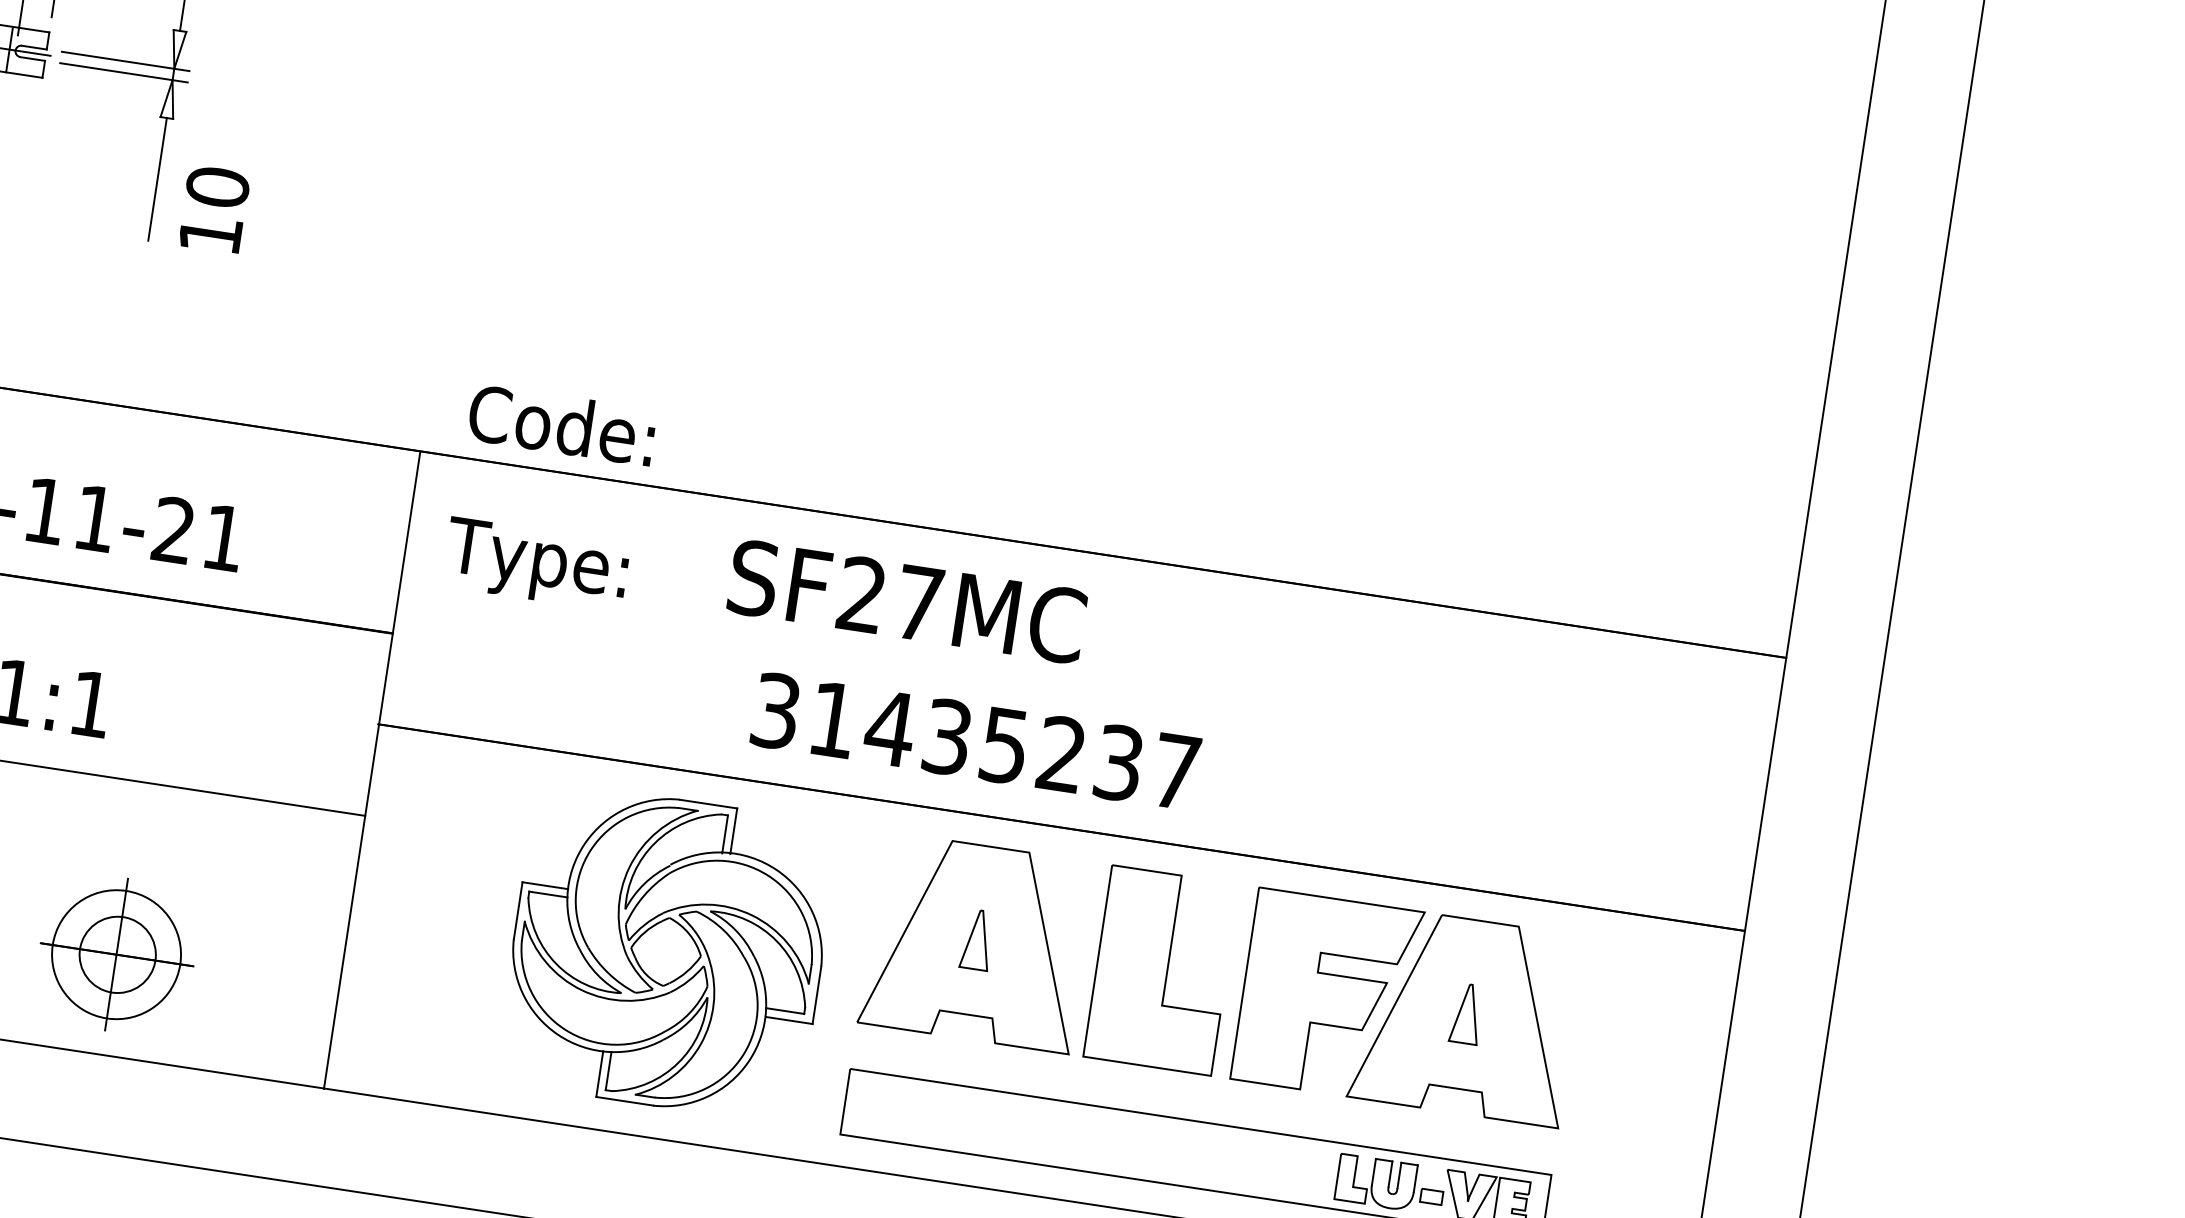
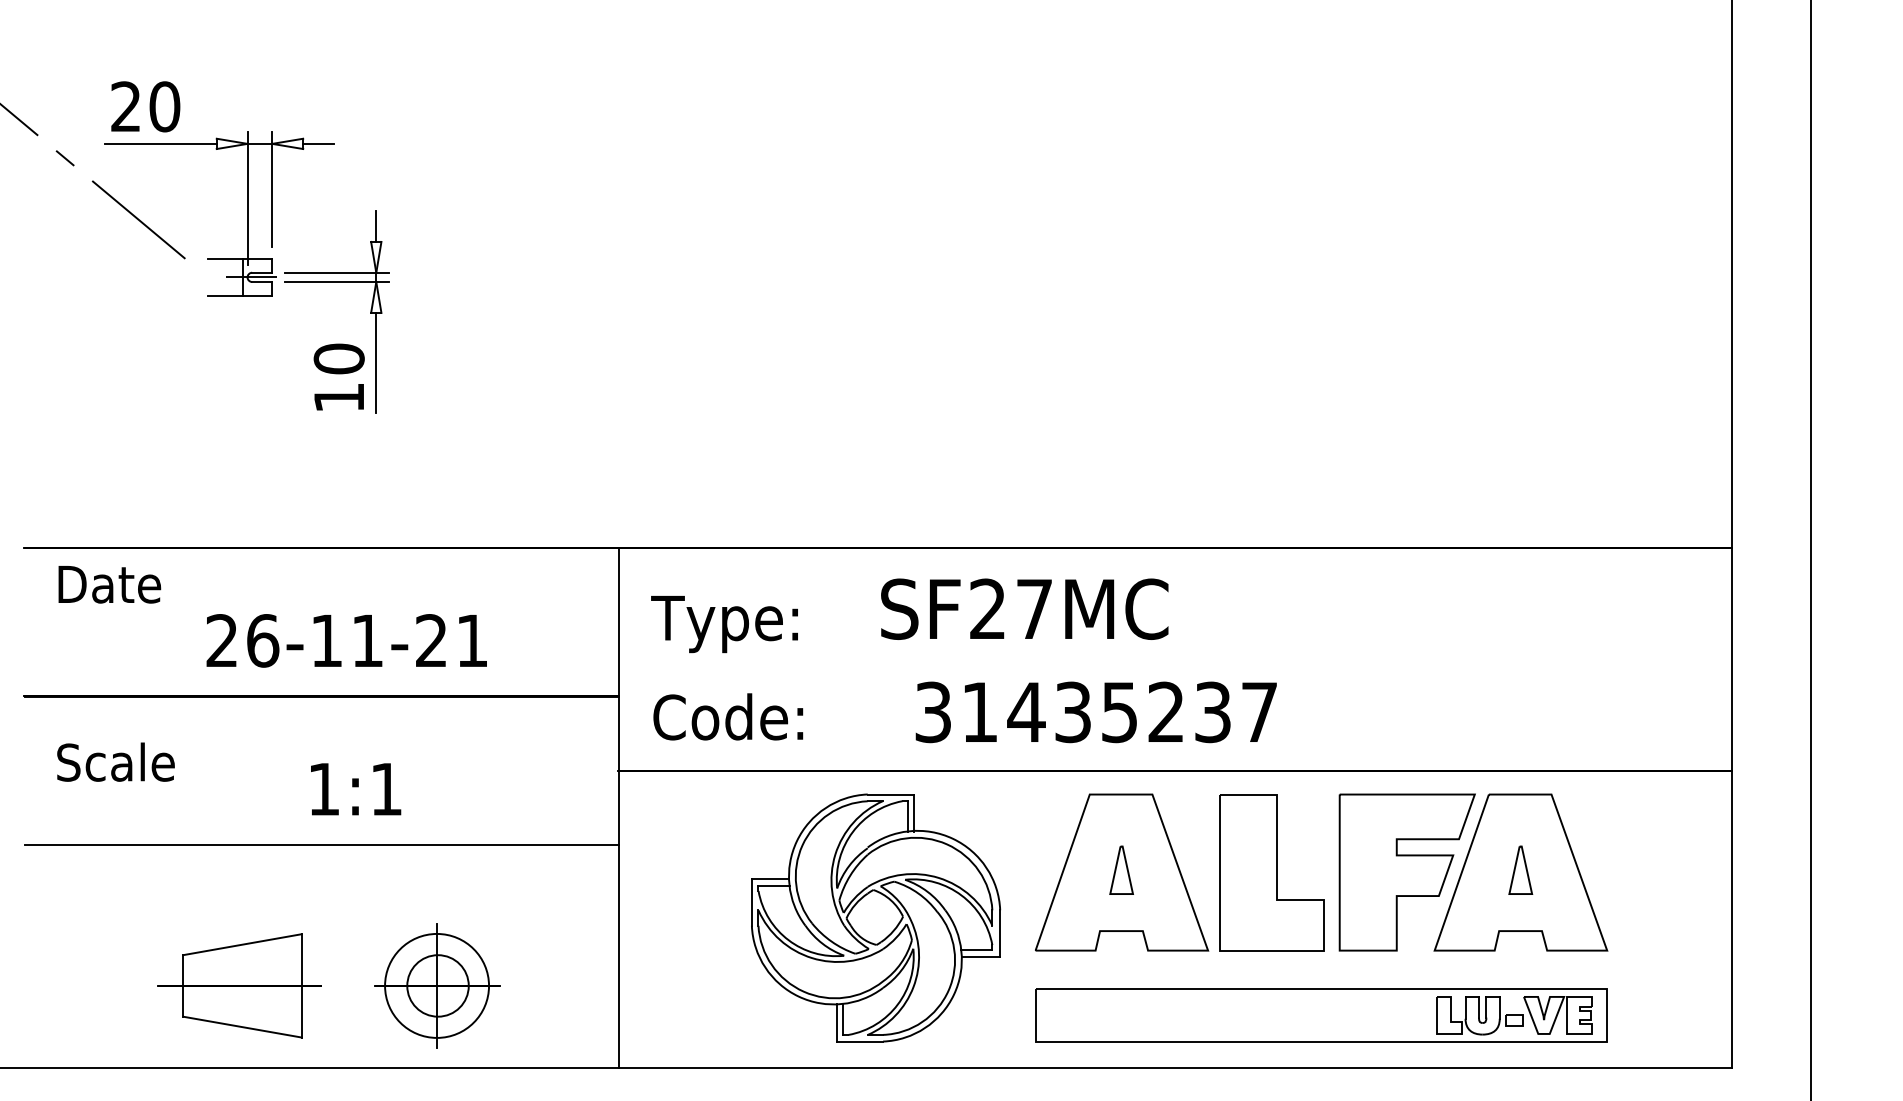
text: (213, 208) -> (338, 376), moved
text: (562, 424) -> (728, 716), moved

